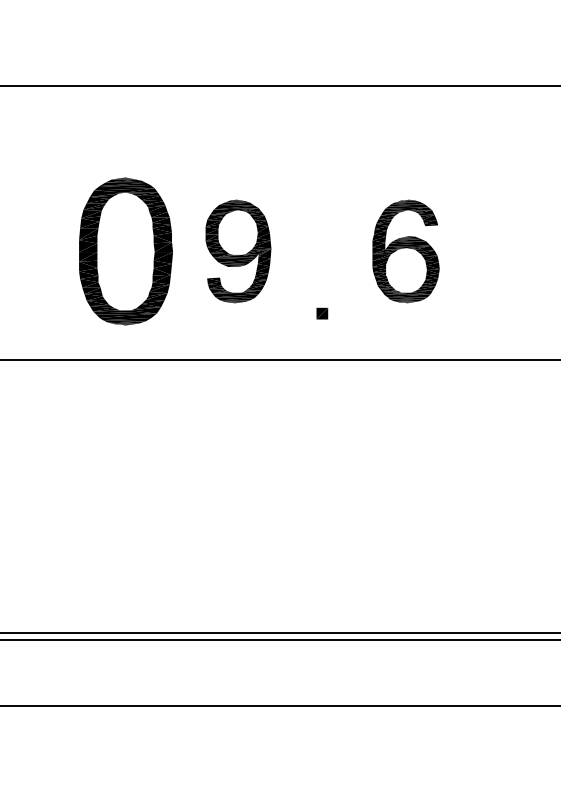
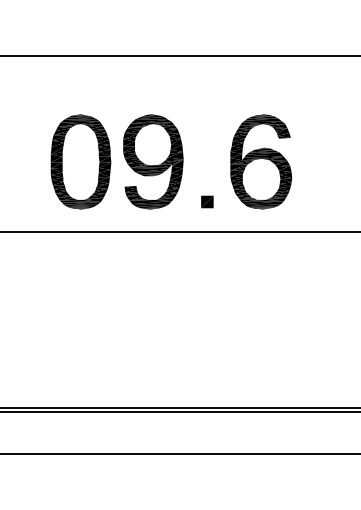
part: (238, 250) -> (153, 161), size x1.43
part: (406, 250) -> (261, 161), size x1.43
part: (322, 312) -> (207, 201), size x1.67

